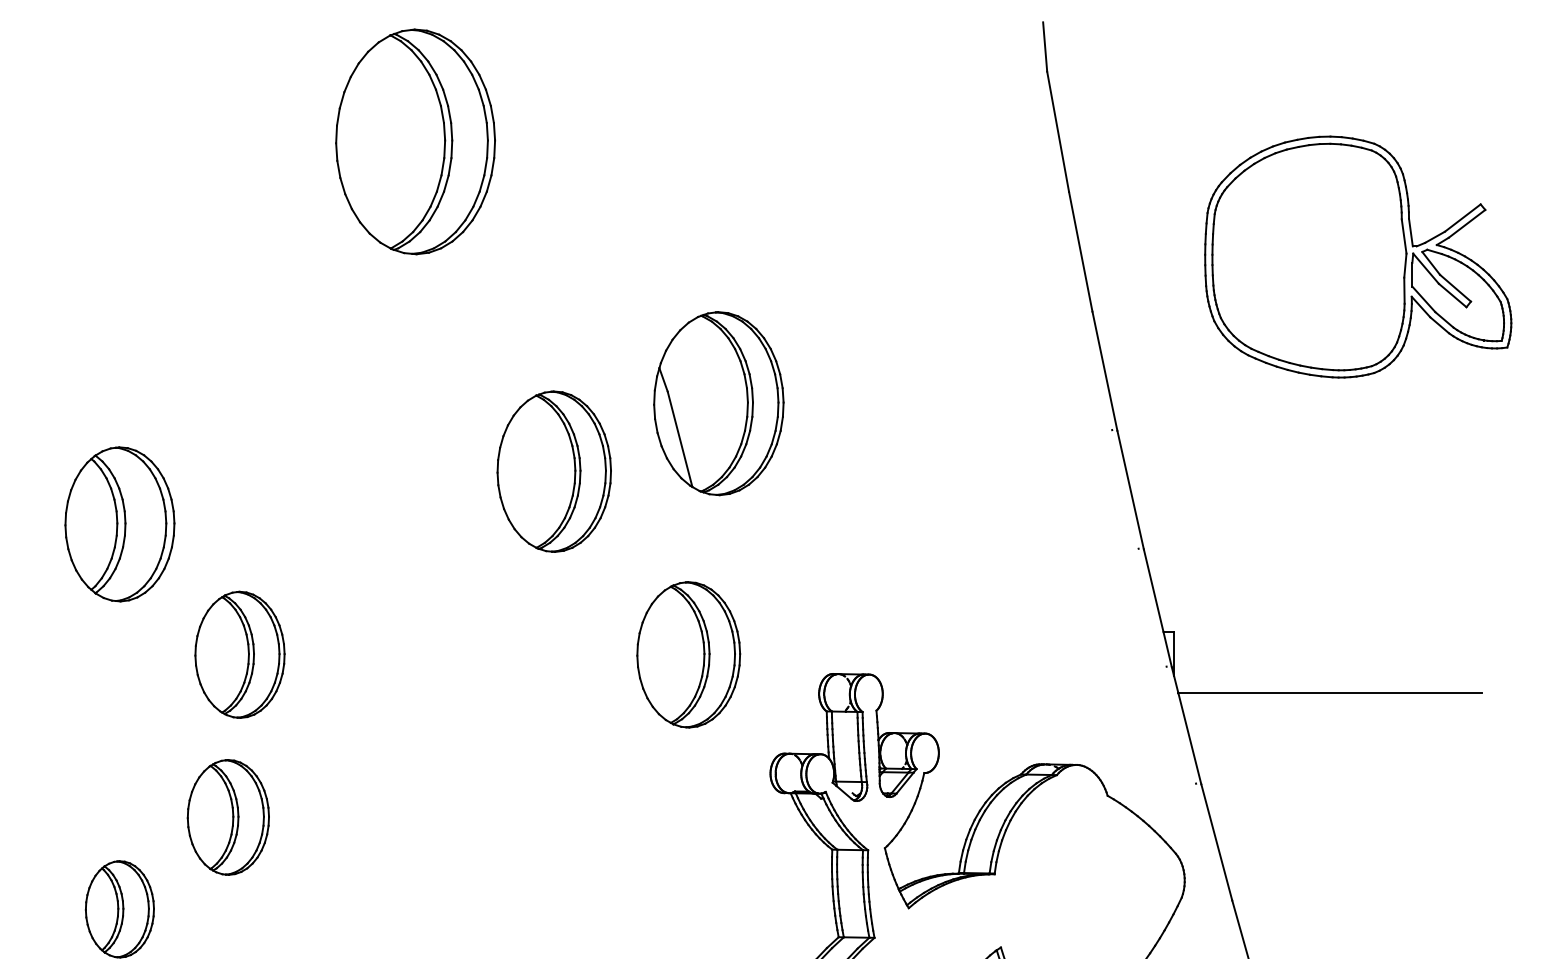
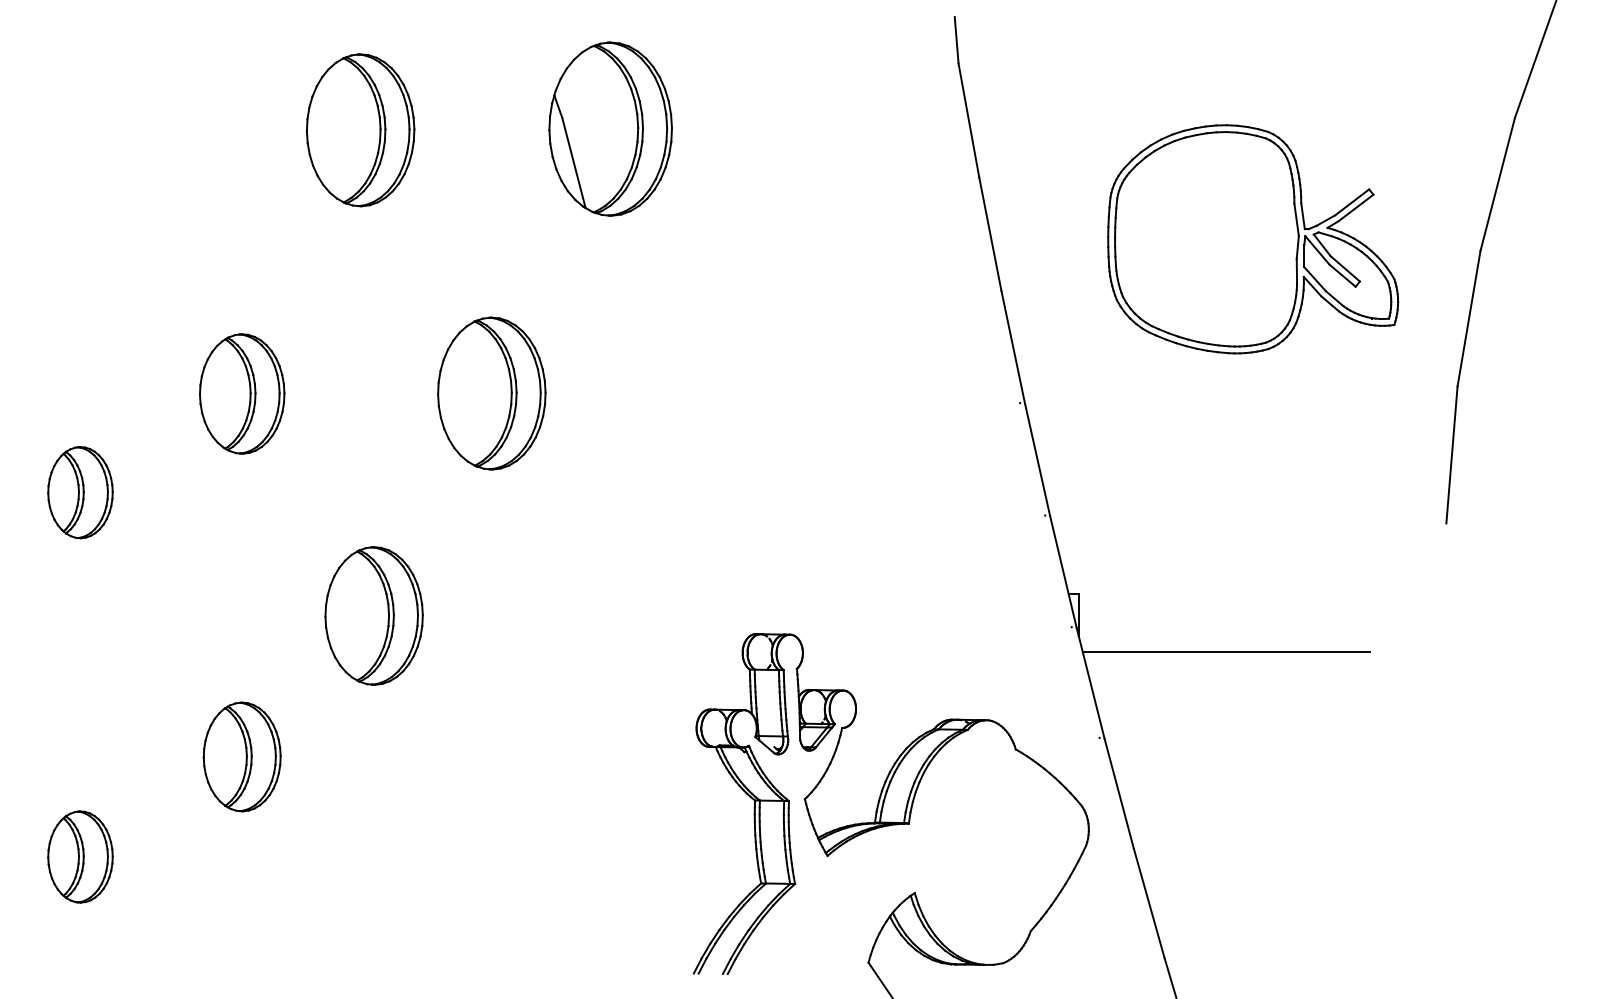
part: (415, 142) -> (360, 130), size x0.71
part: (718, 402) -> (610, 128), moved
part: (553, 471) -> (491, 393), moved
part: (119, 524) -> (80, 492), size x0.62
part: (240, 654) -> (242, 393), moved
part: (688, 654) -> (373, 615), moved
part: (227, 816) -> (241, 756), moved

